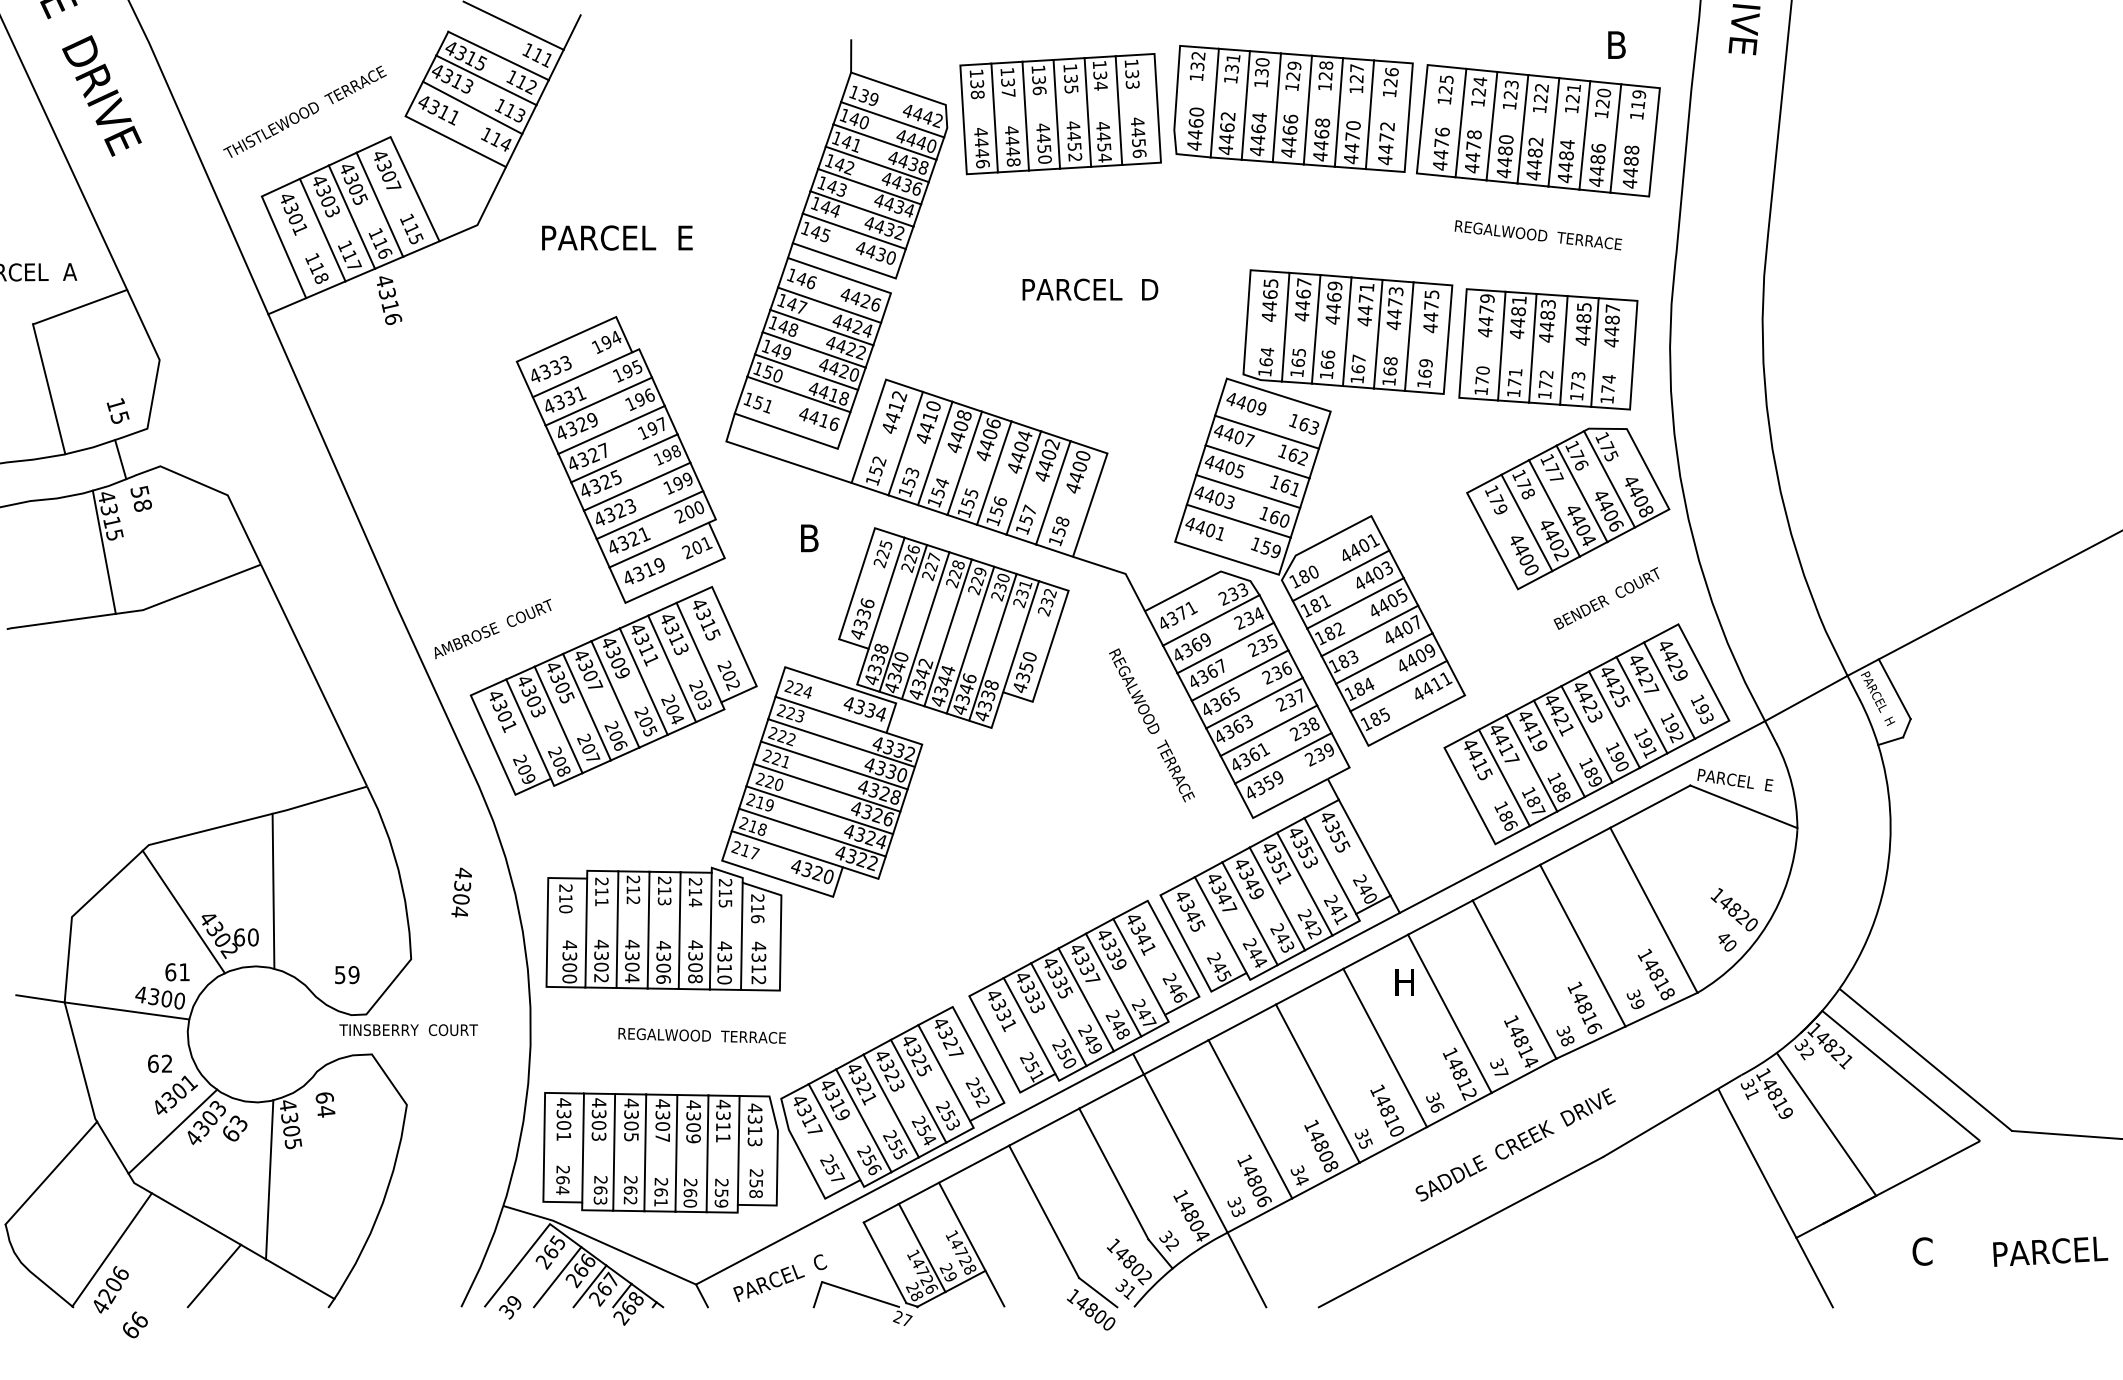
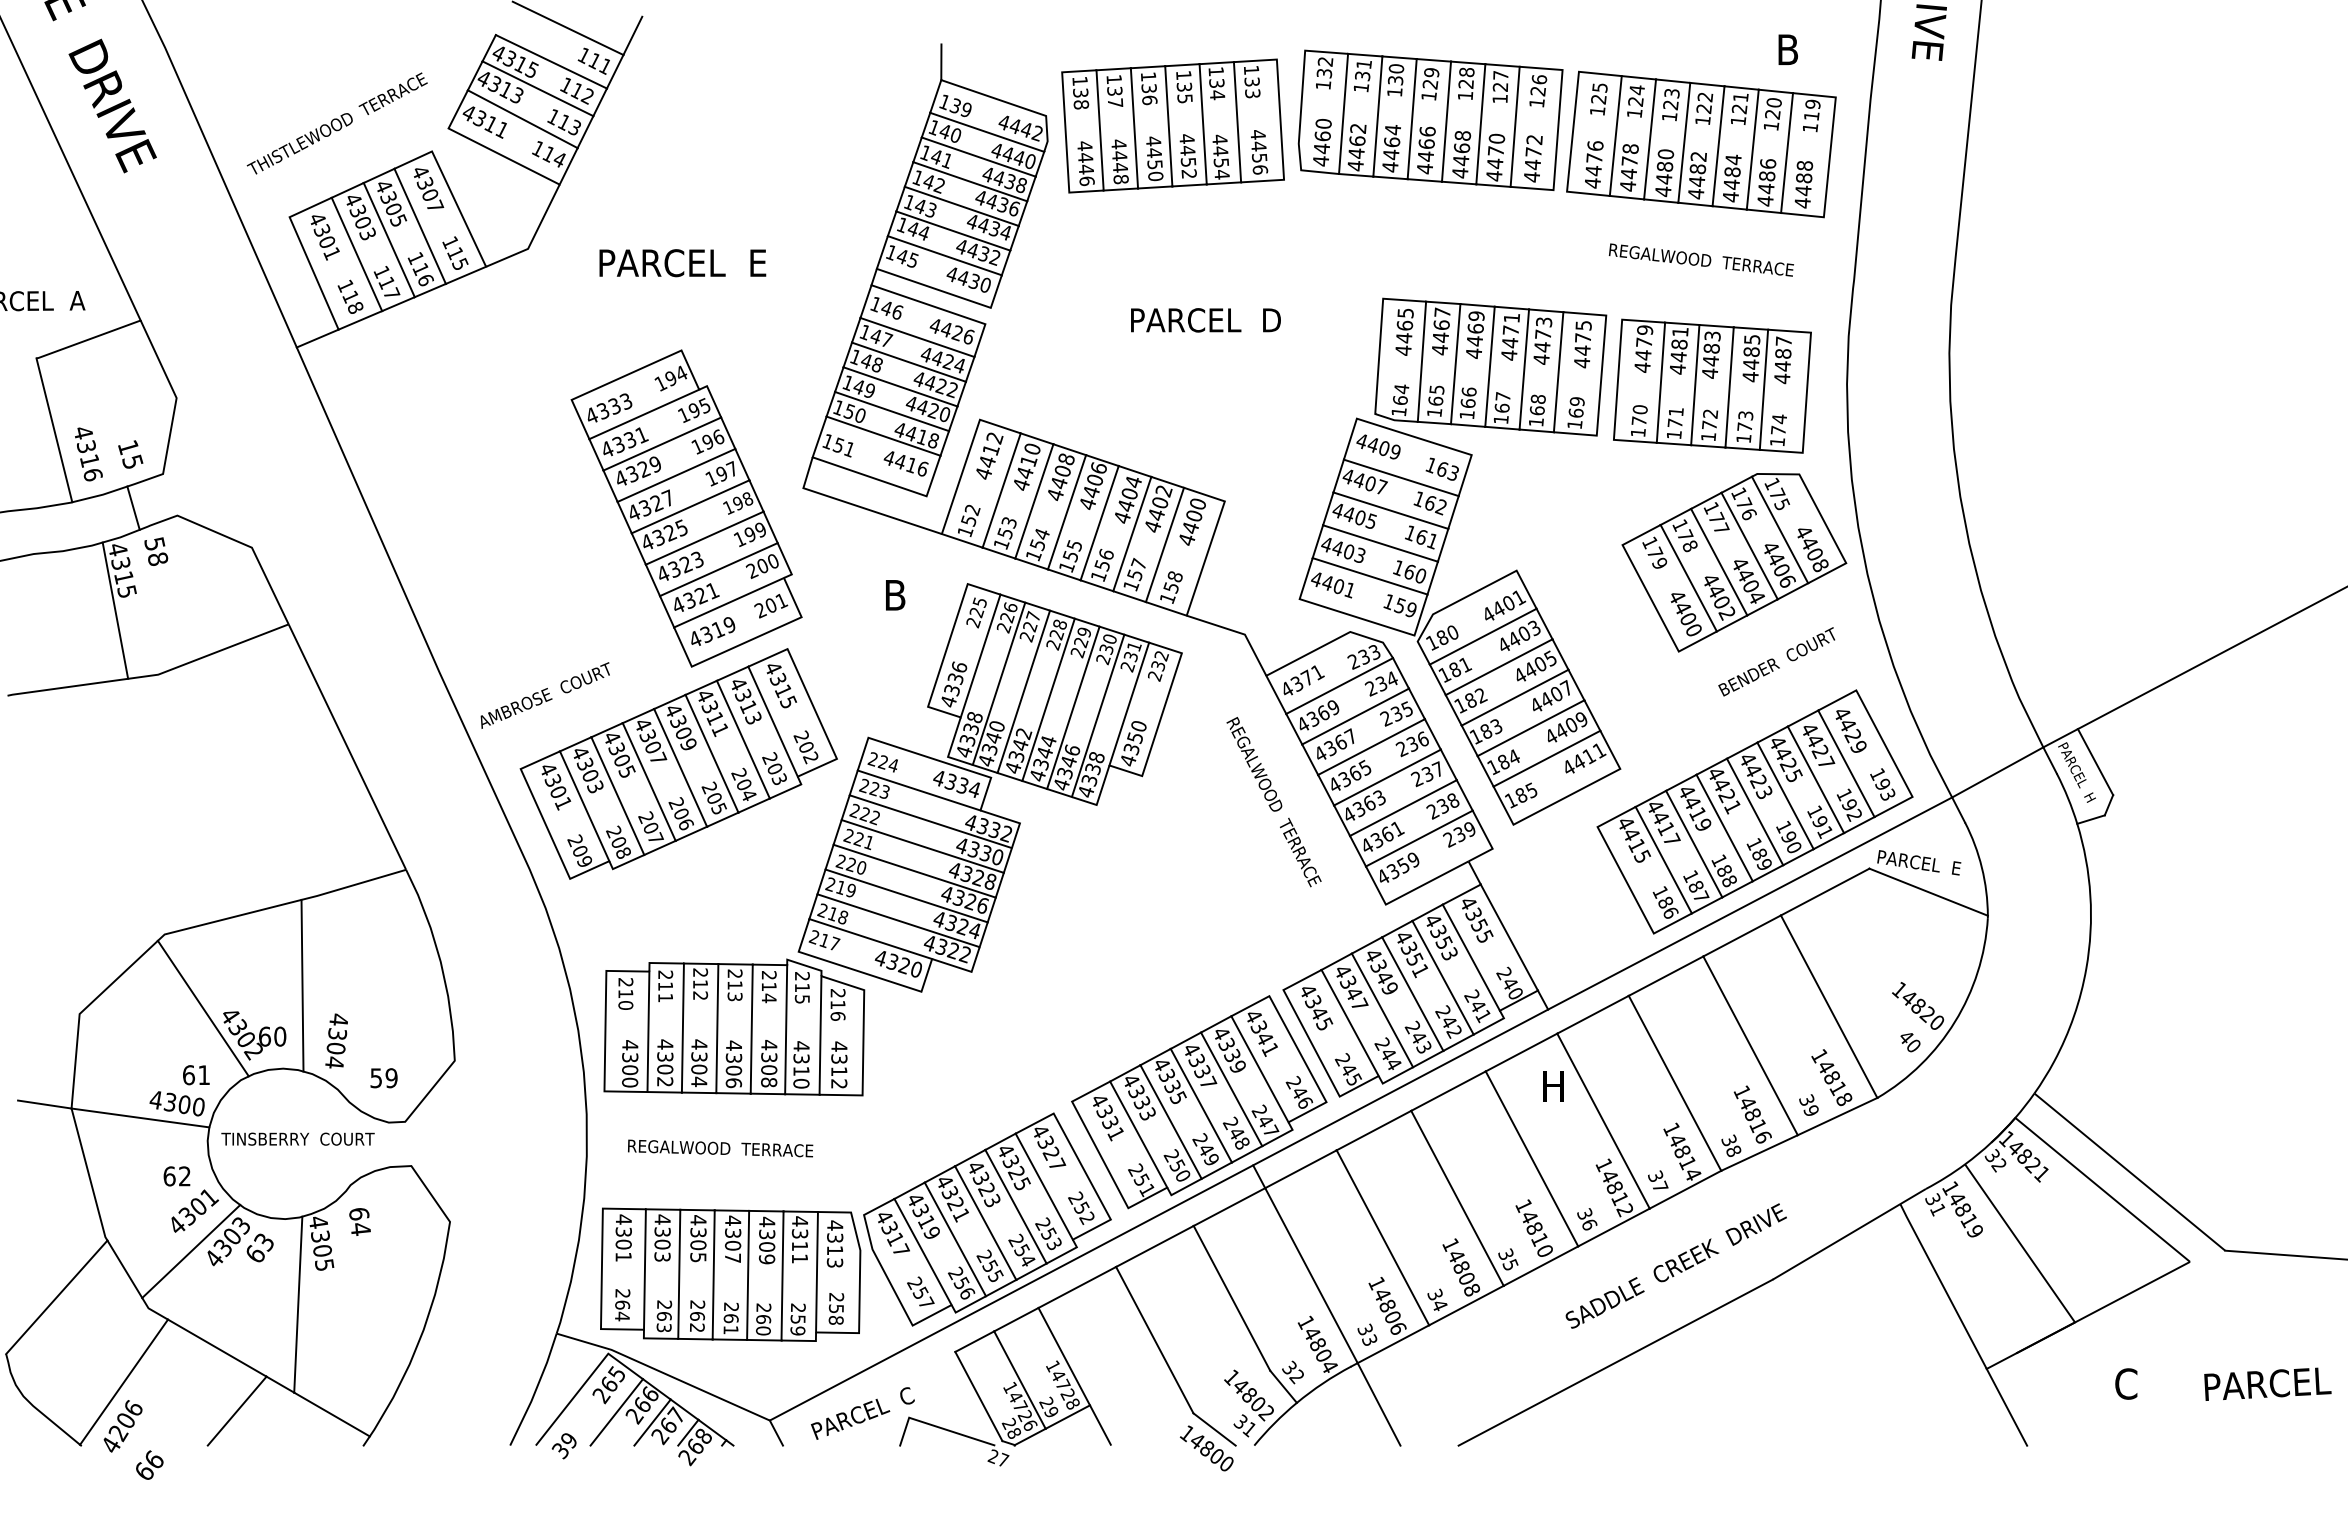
text: (389, 300) -> (88, 454), moved
text: (461, 892) -> (336, 1040), moved
text: (408, 1029) -> (297, 1138), moved
text: (702, 1035) -> (720, 1148), moved

